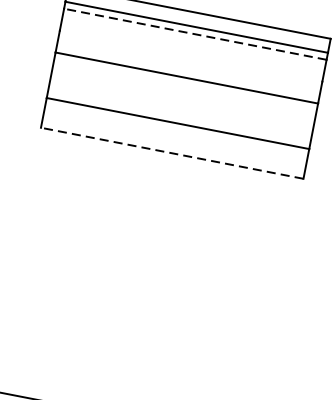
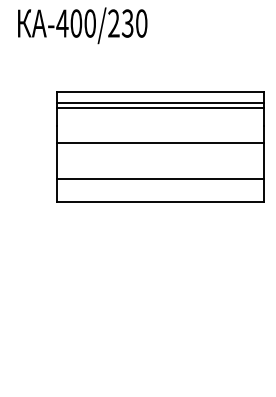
line: (195, 34) -> (160, 108), dashed -> solid
line: (172, 153) -> (160, 202), dashed -> solid

